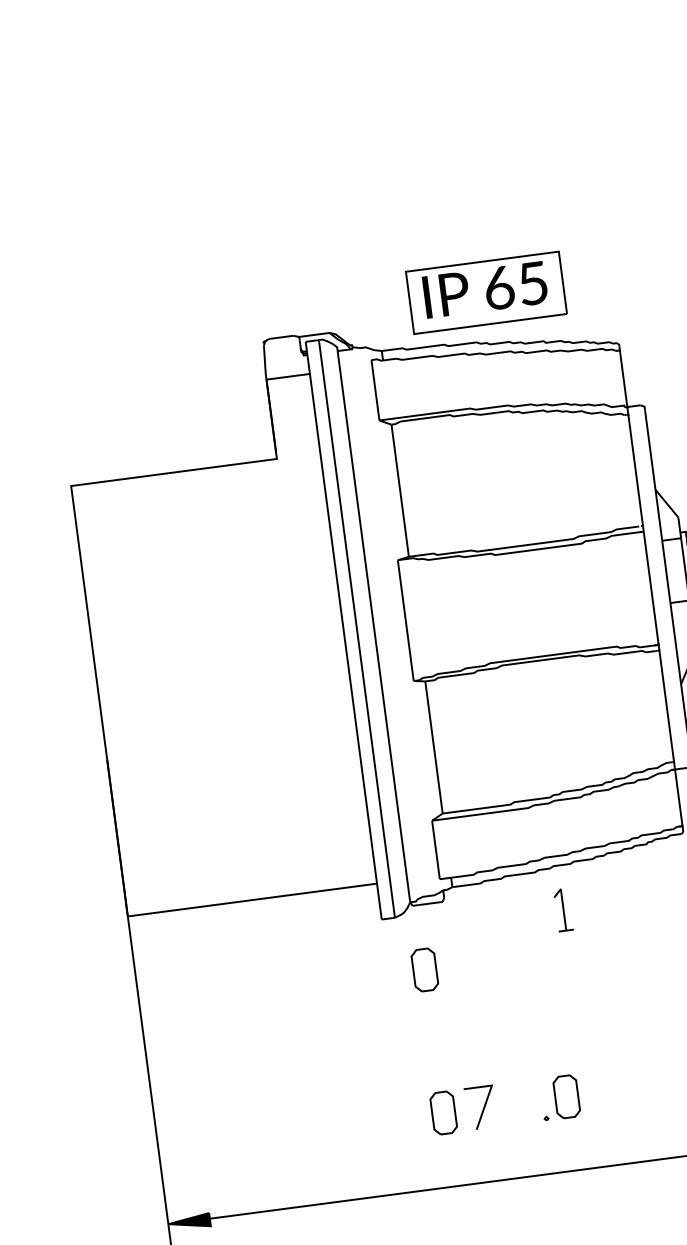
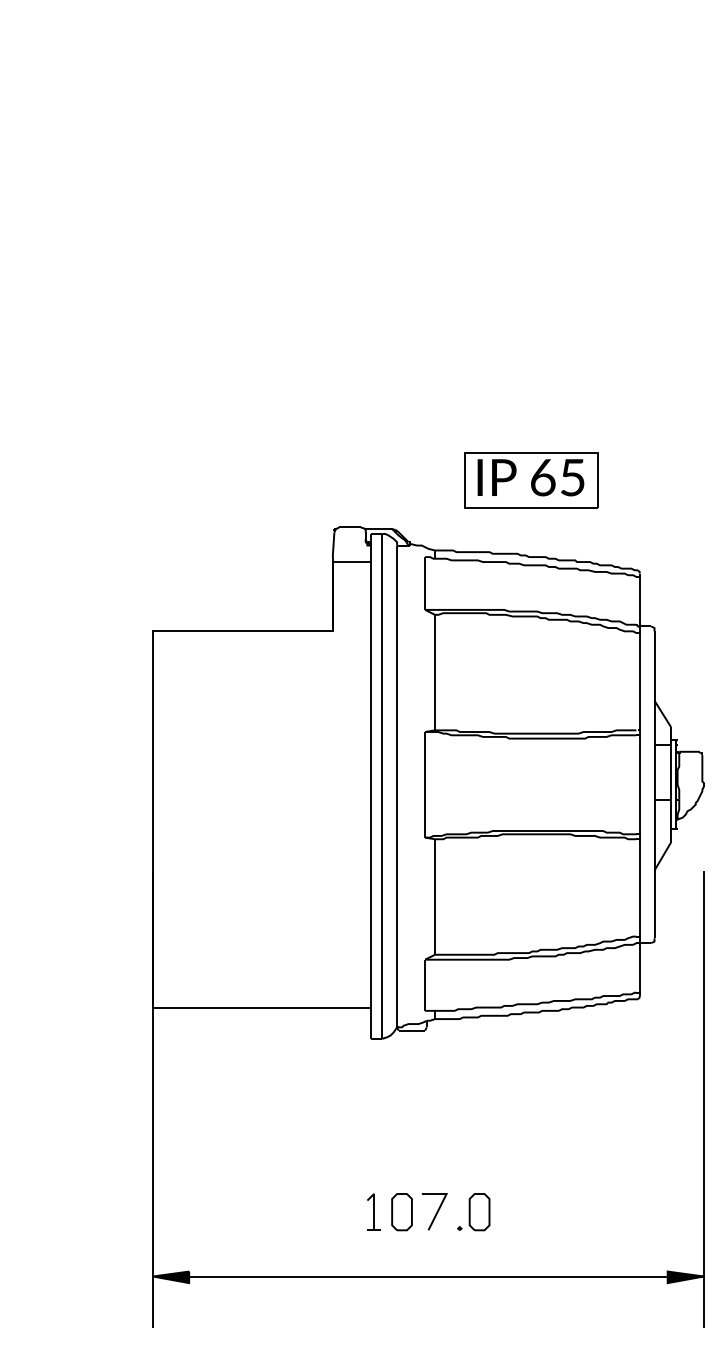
part: (486, 293) -> (531, 480), moved
part: (562, 909) -> (373, 1211), moved
part: (424, 970) -> (401, 1087), removed
part: (559, 1098) -> (473, 1212), moved

